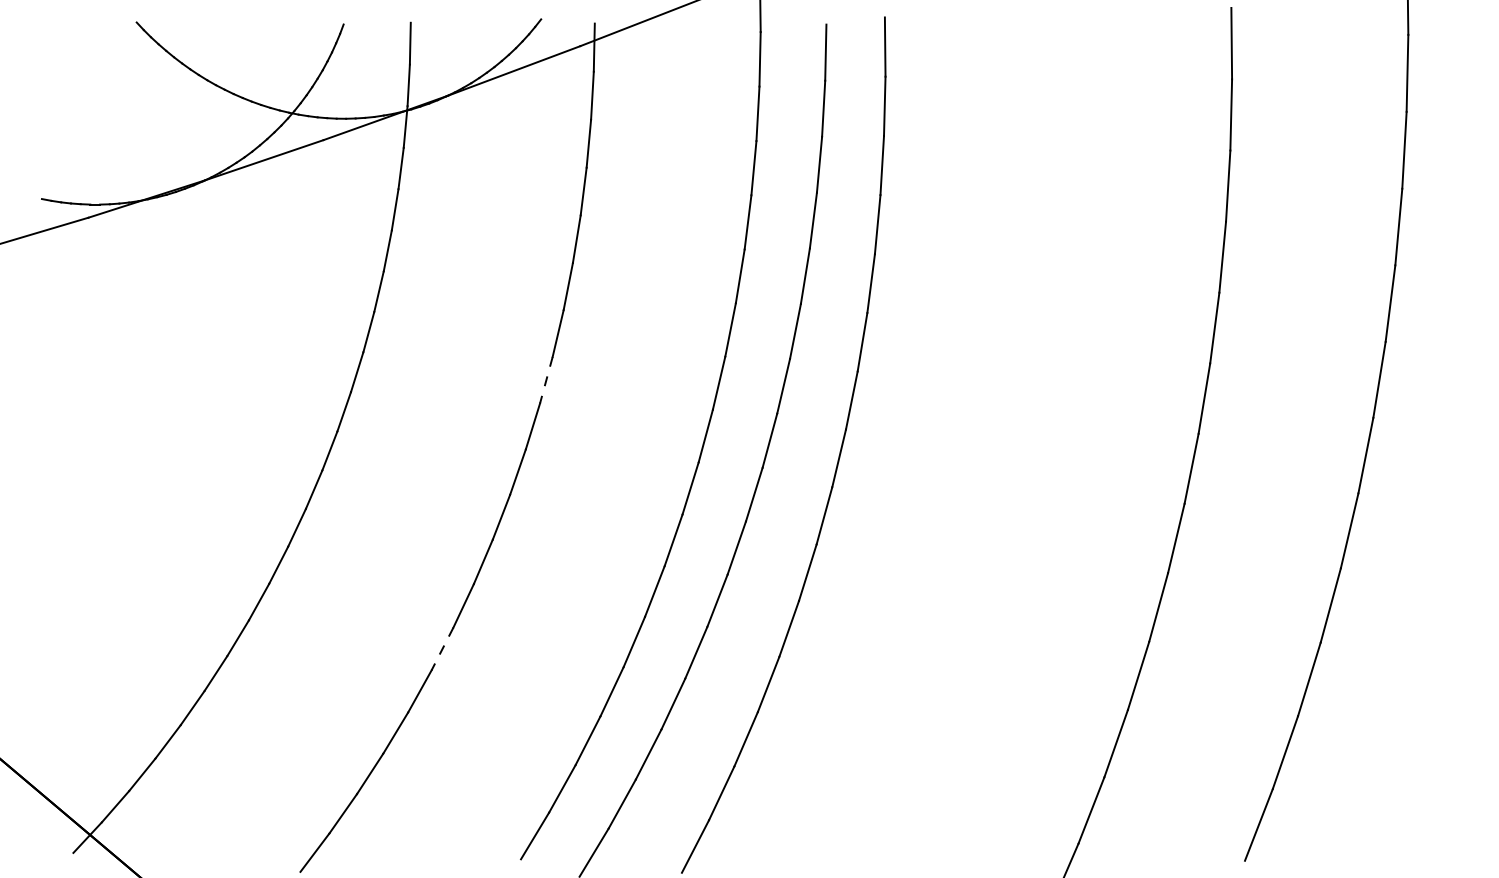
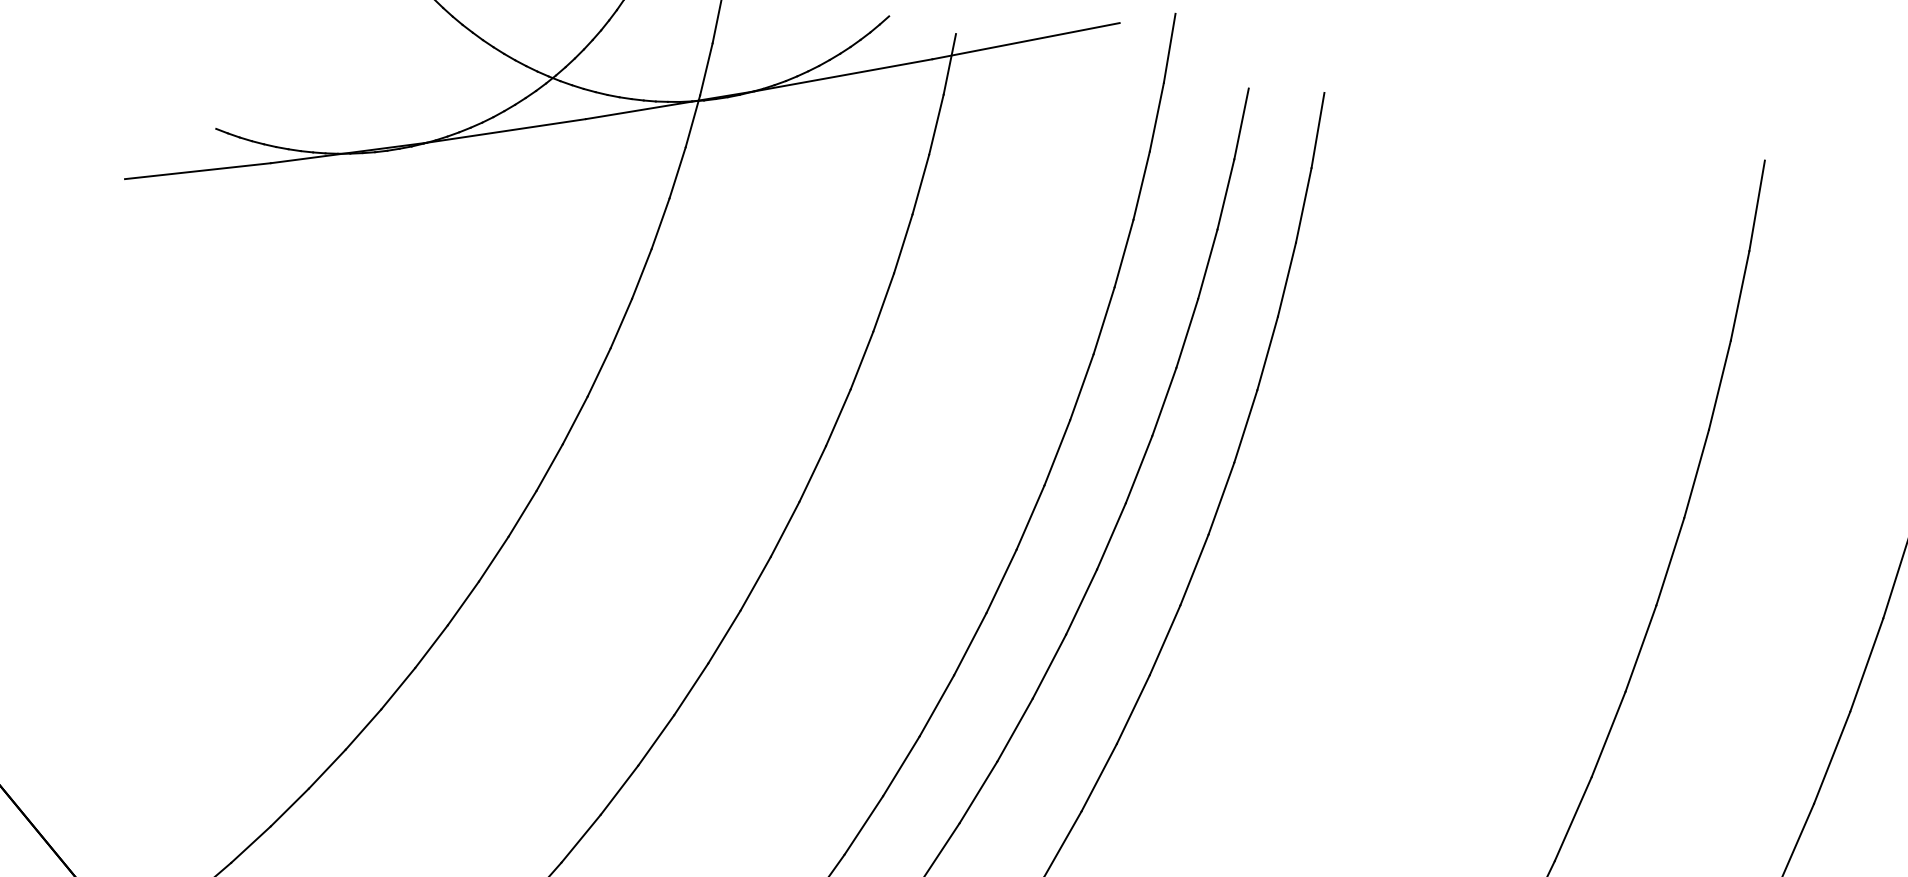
line: (546, 380) -> (812, 474), dashed -> solid
line: (442, 649) -> (619, 790), dashed -> solid

